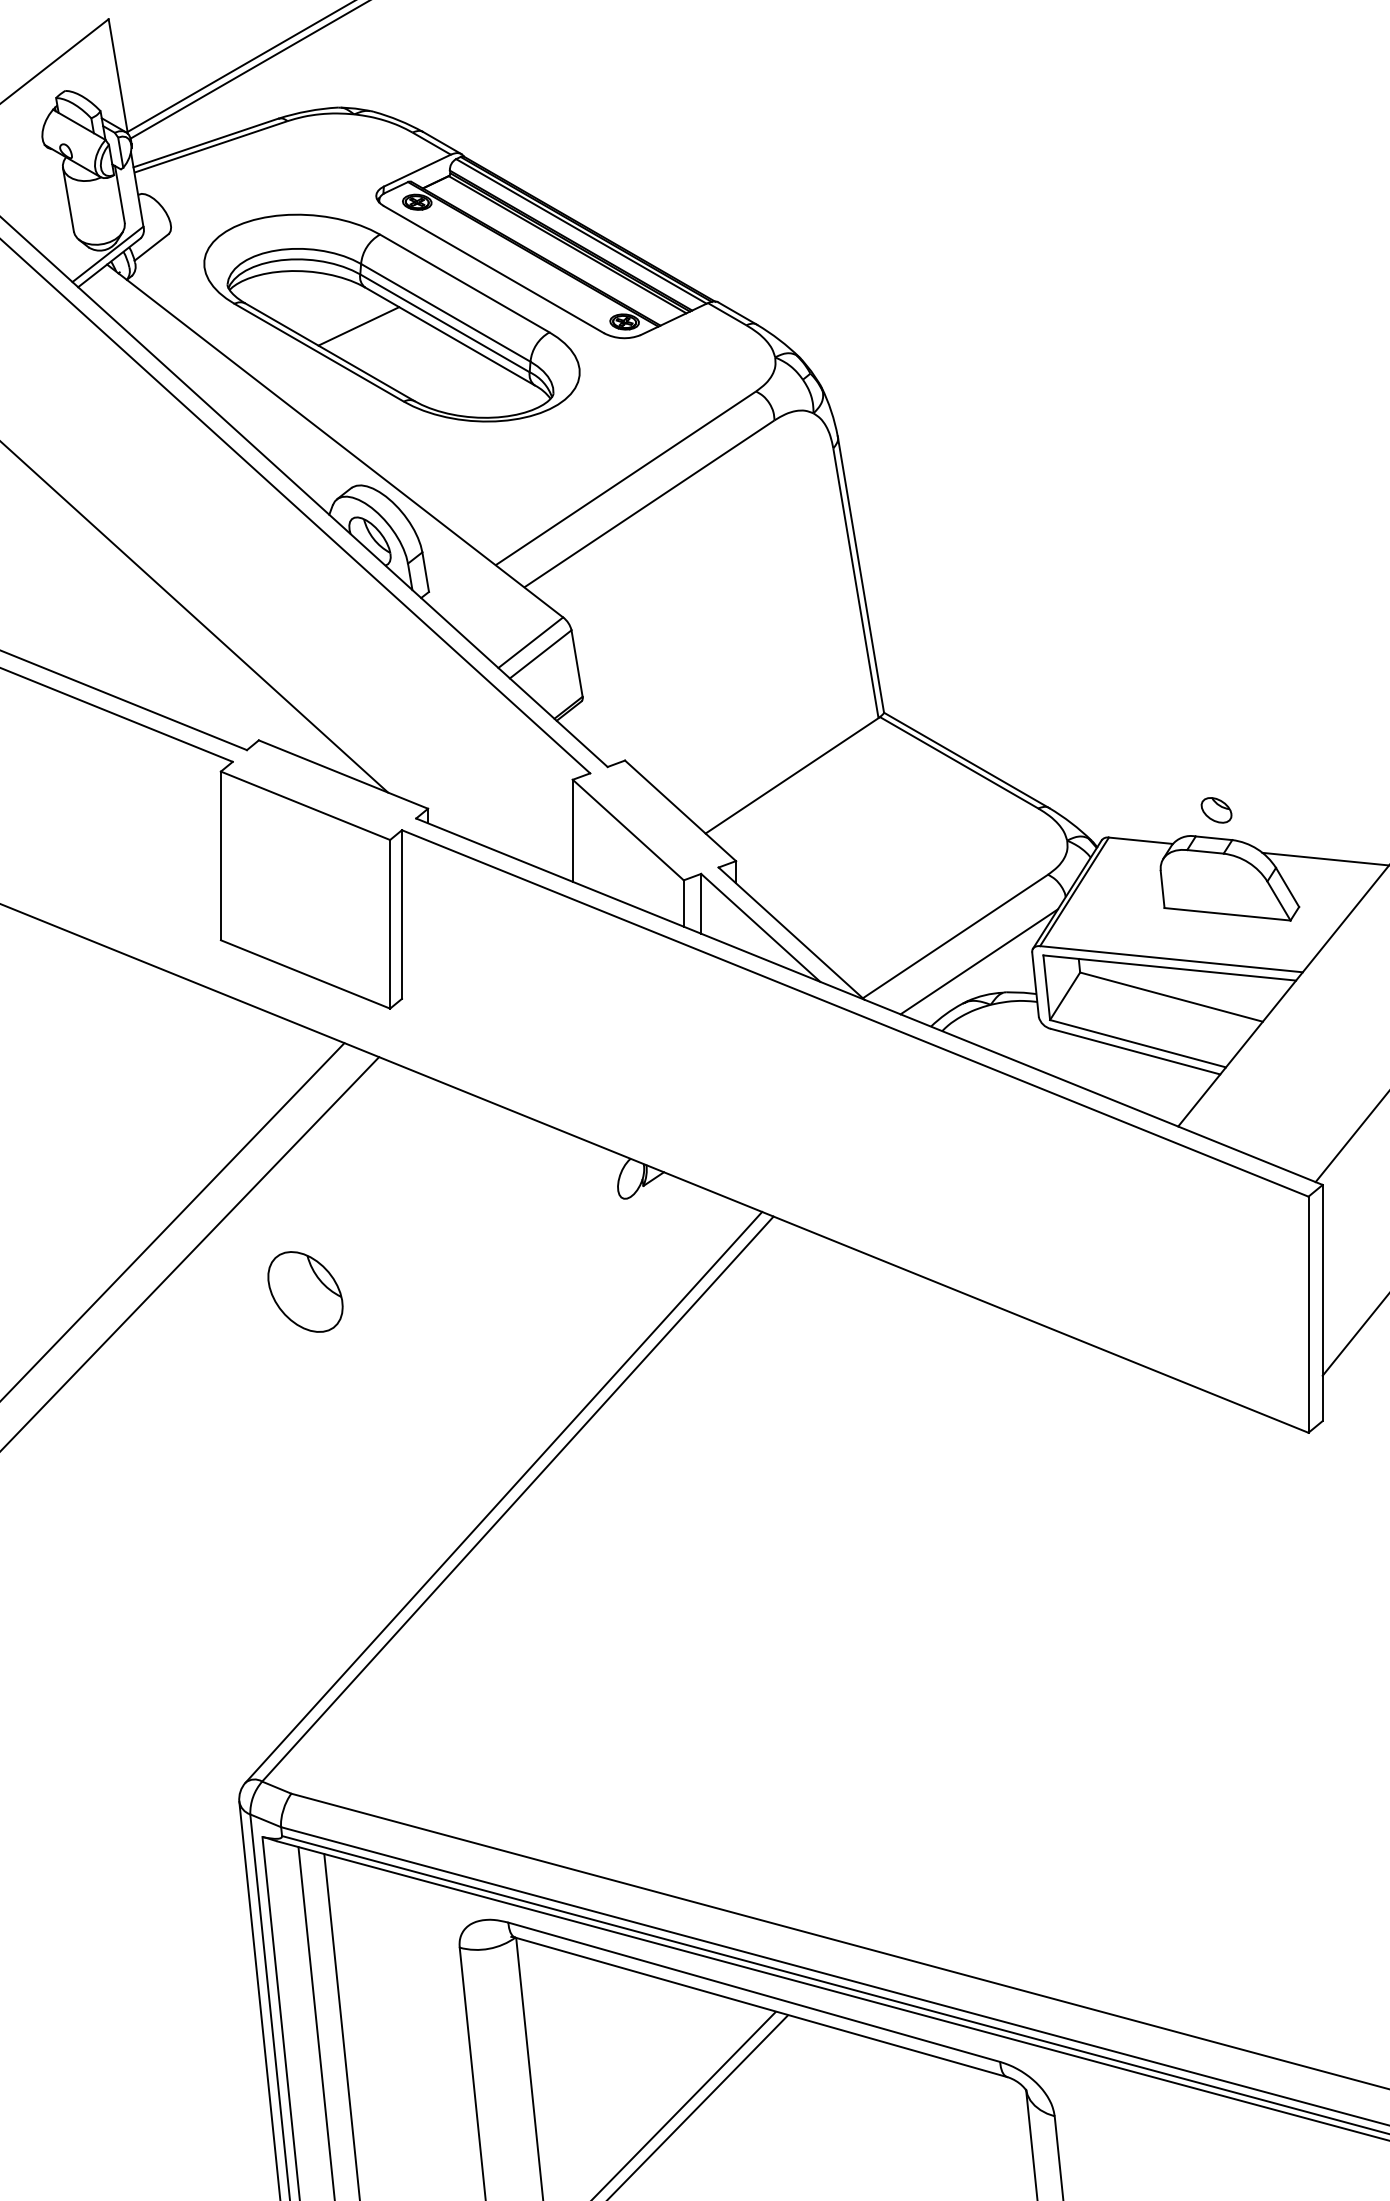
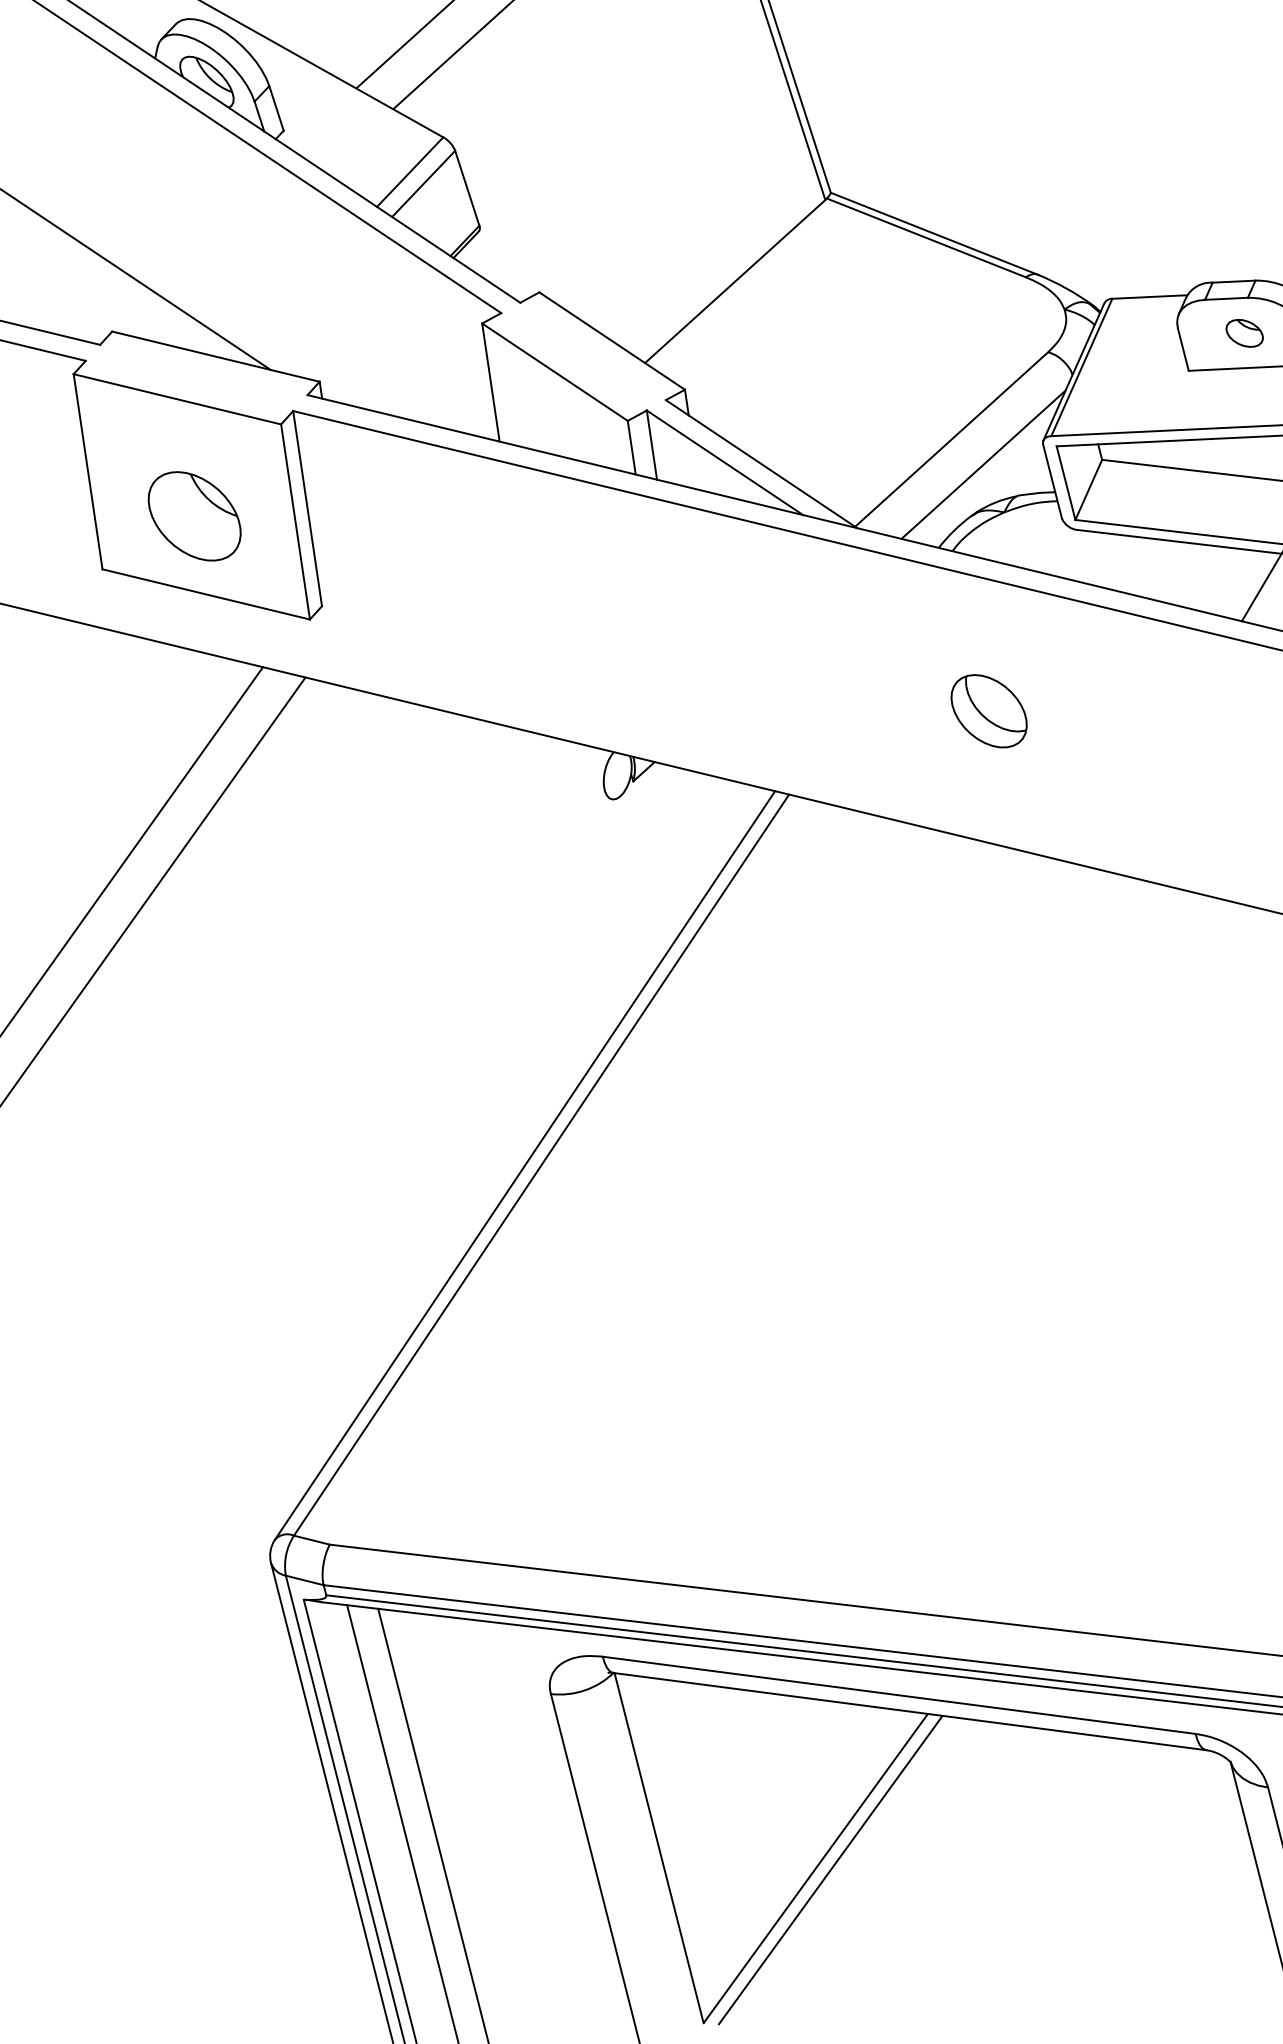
part: (1216, 810) -> (1244, 333), moved
part: (953, 1170) -> (989, 710), added
part: (305, 1291) -> (194, 515), moved

